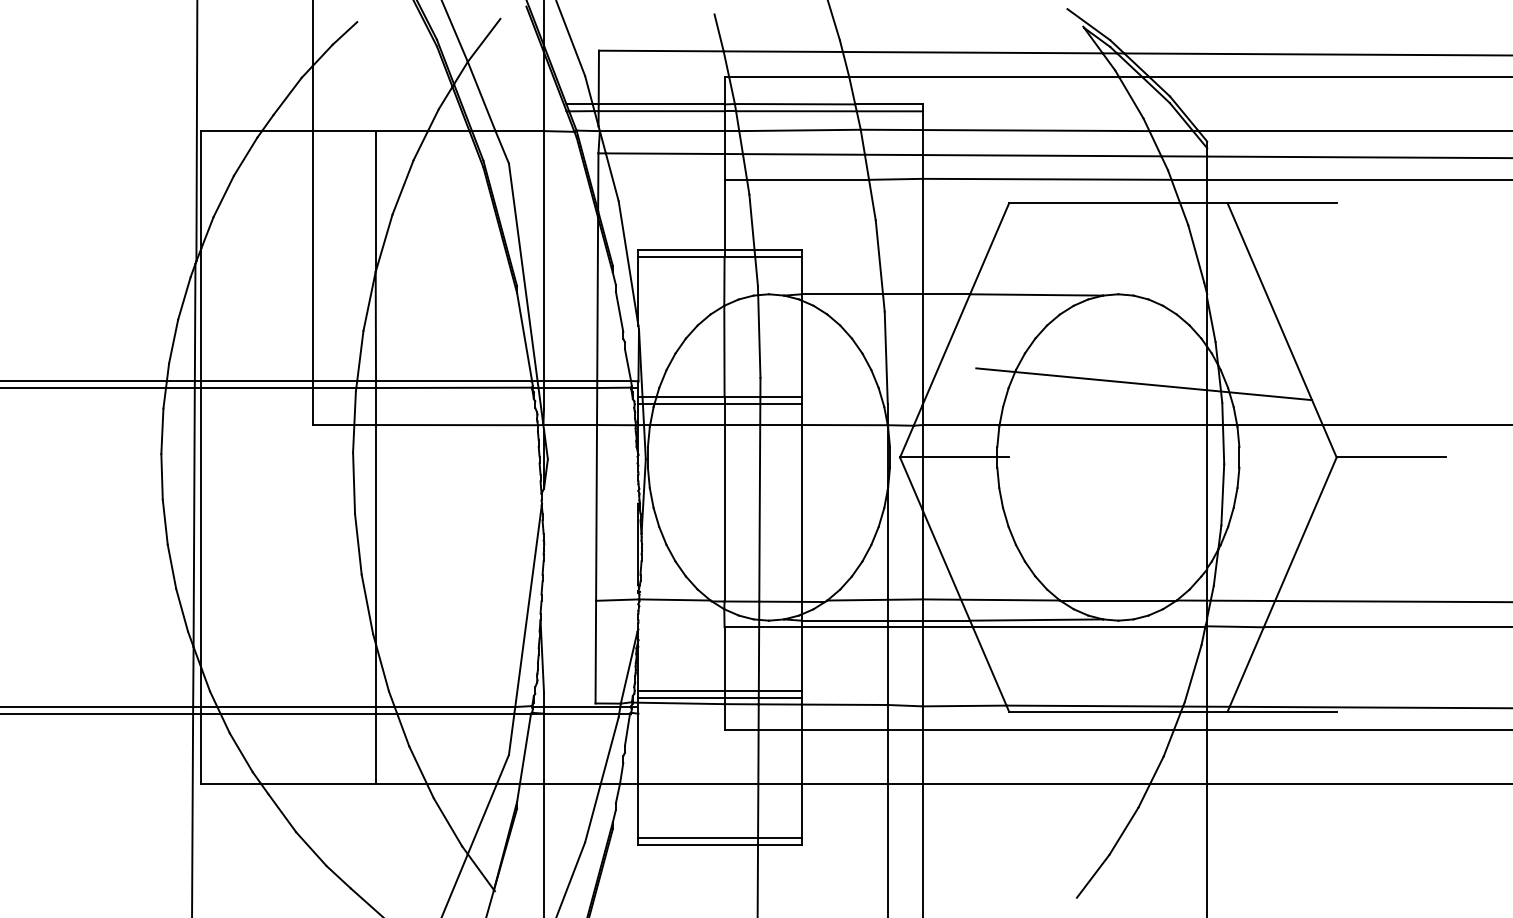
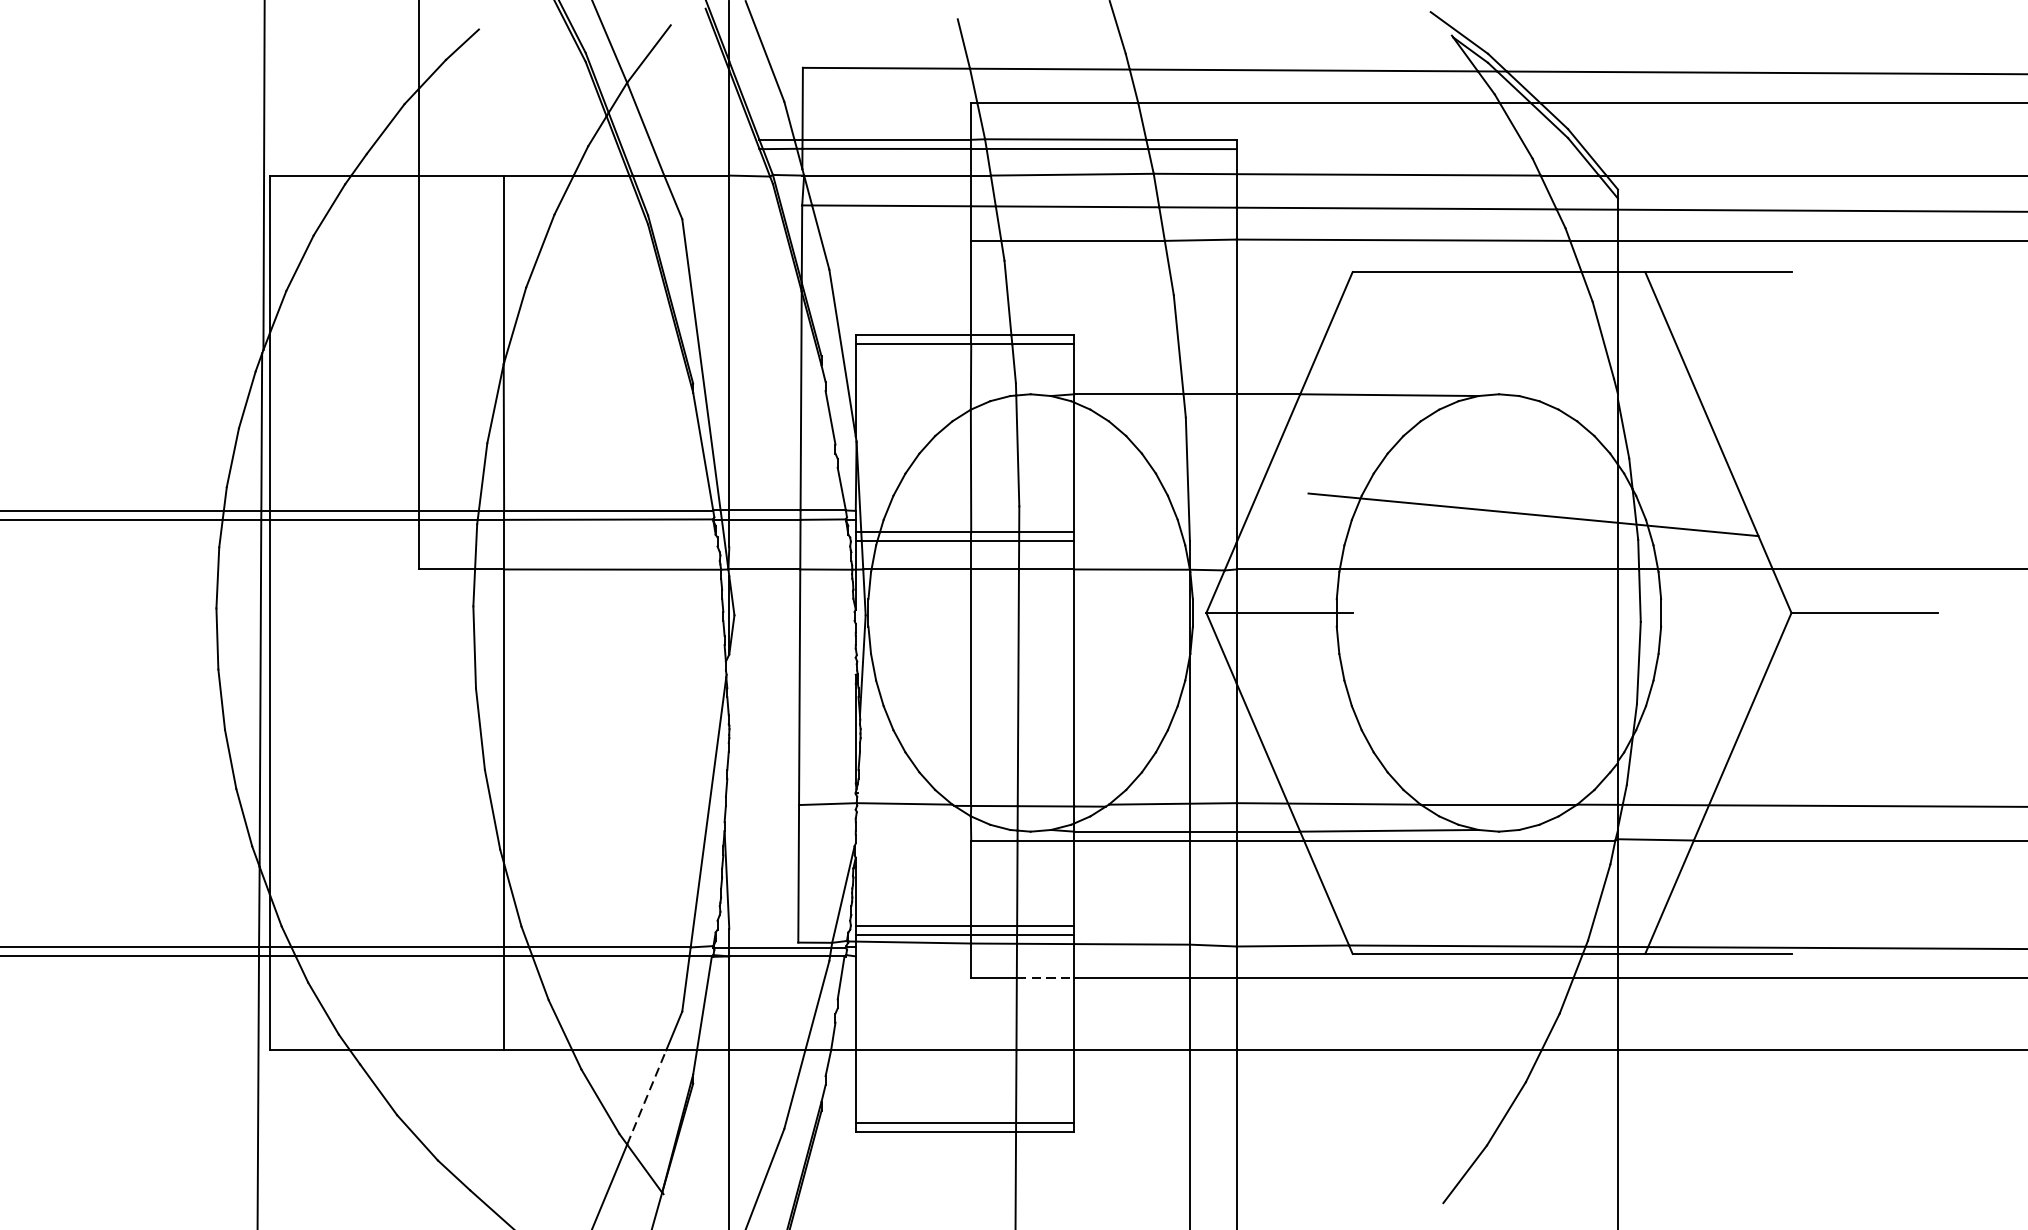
line: (780, 729) -> (1046, 977), solid -> dashed
line: (482, 818) -> (646, 1096), solid -> dashed

